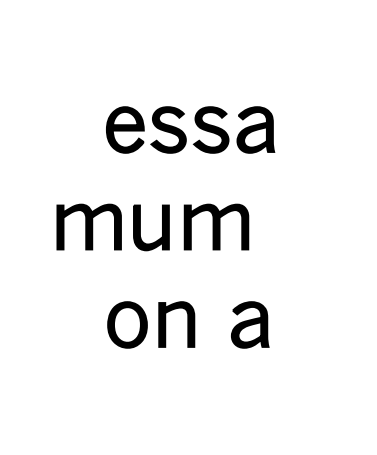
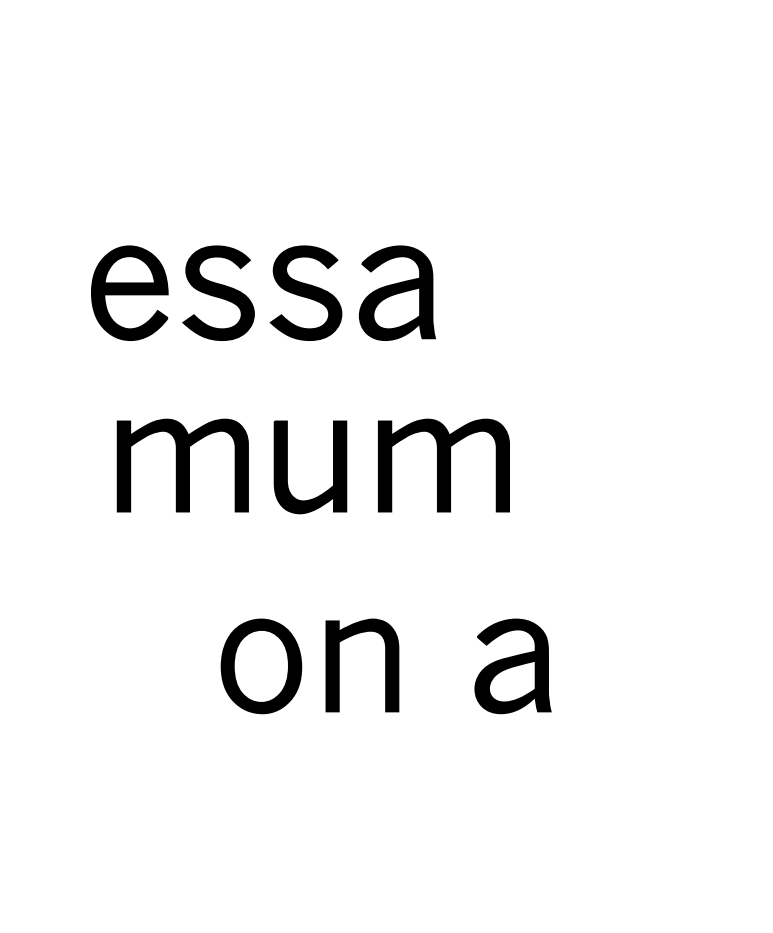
part: (184, 132) -> (251, 298), moved

